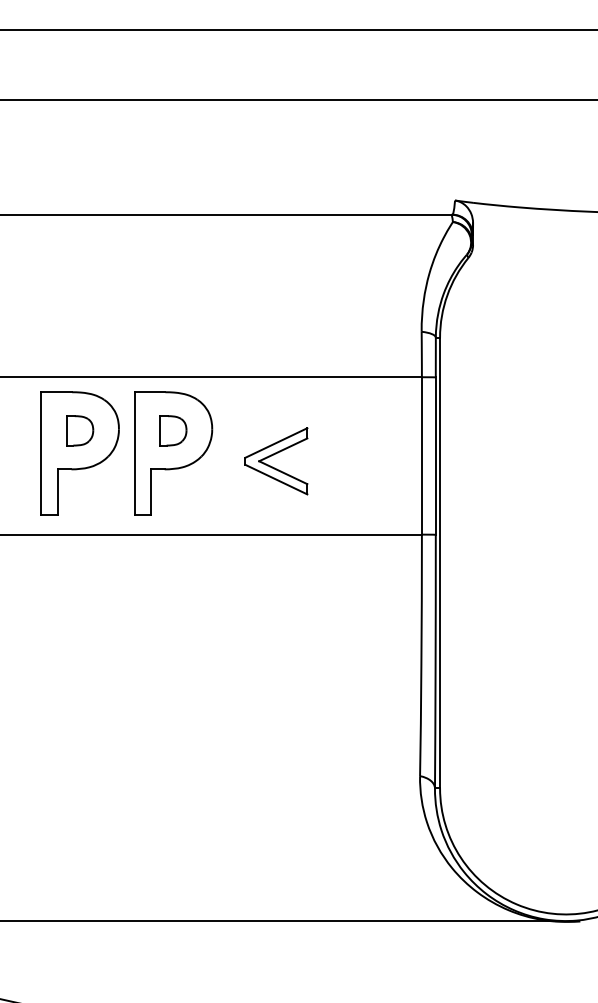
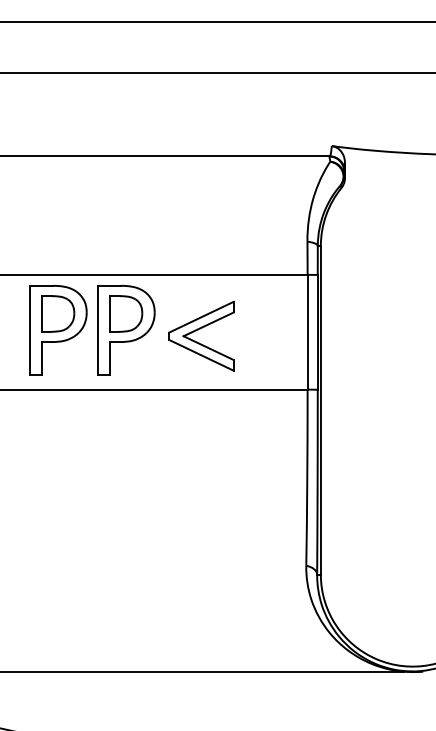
part: (80, 430) -> (58, 313), size x1.67
part: (173, 430) -> (126, 313), size x1.67
part: (276, 460) -> (201, 335), size x1.43

